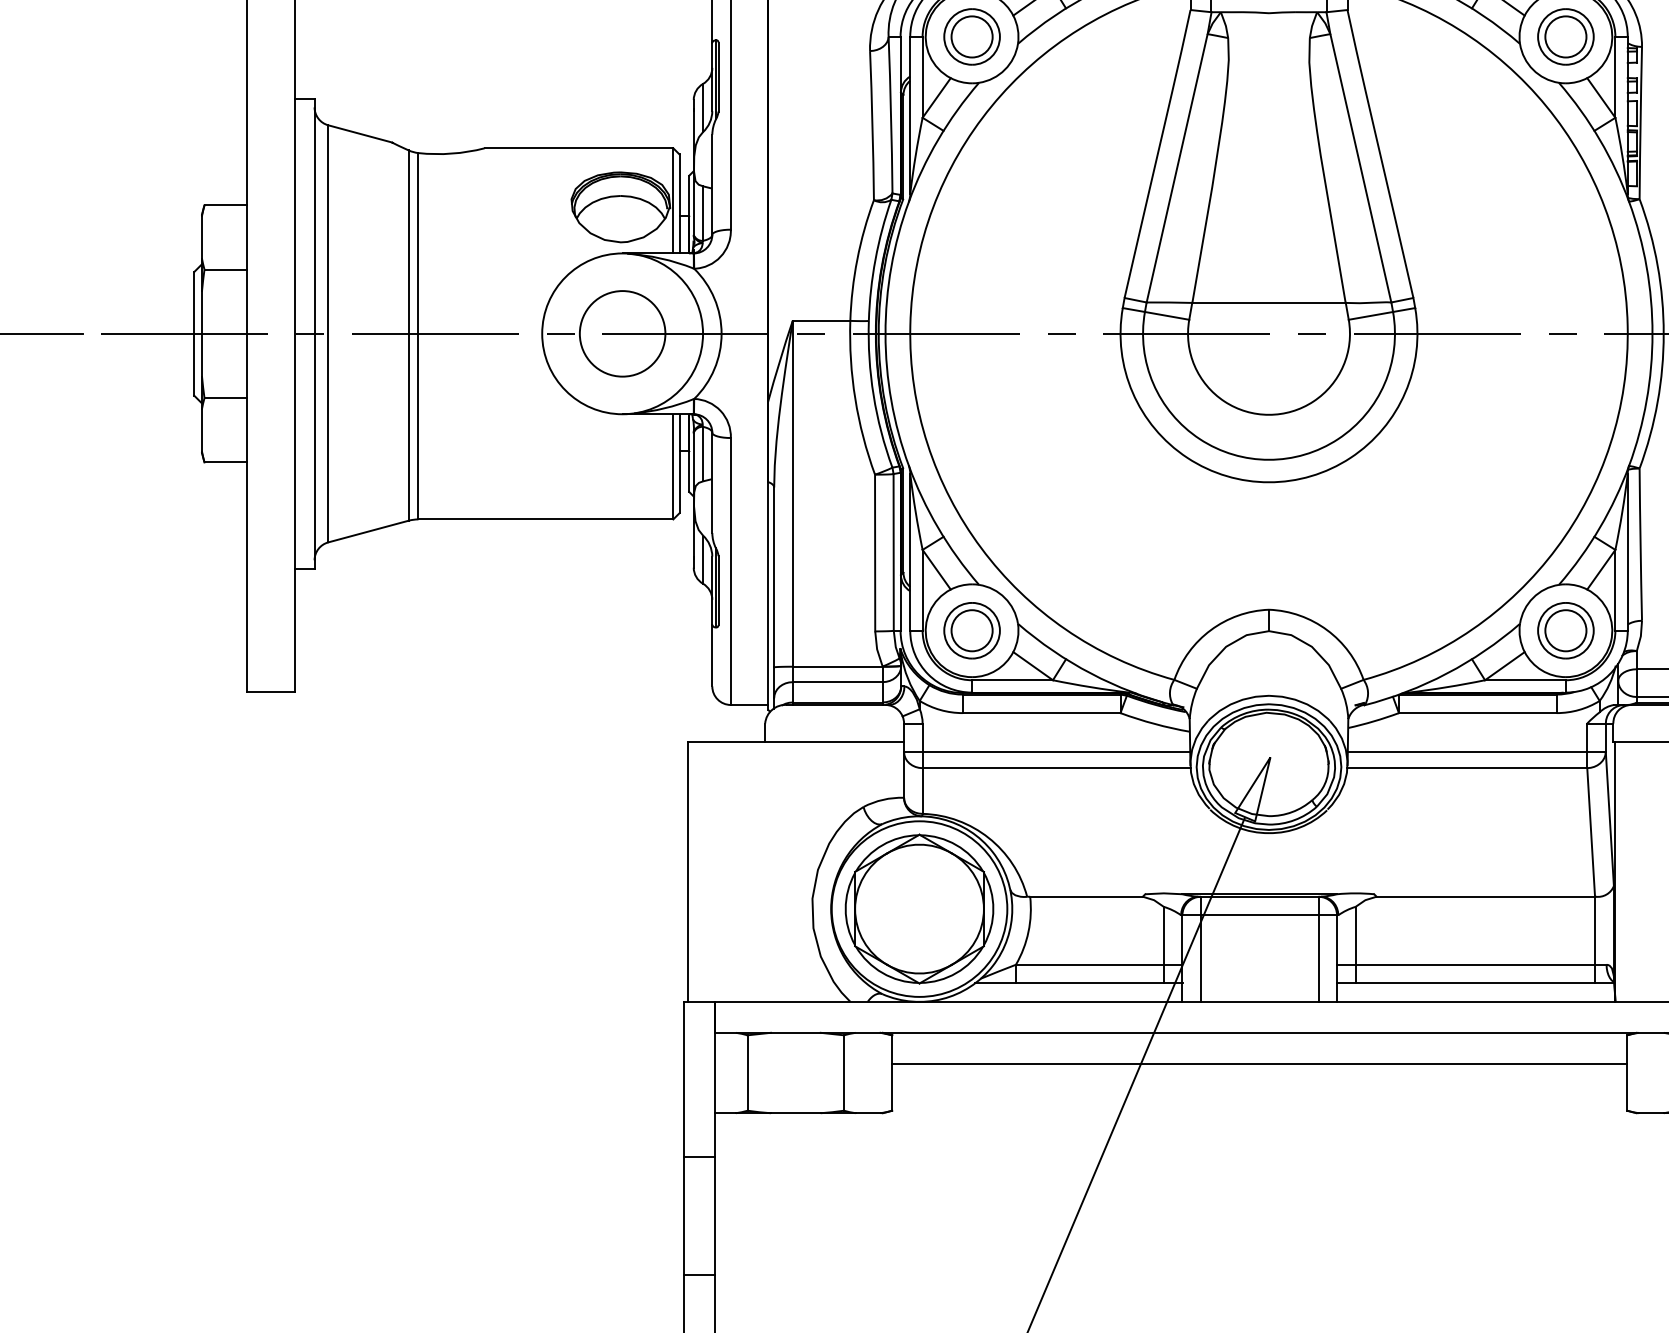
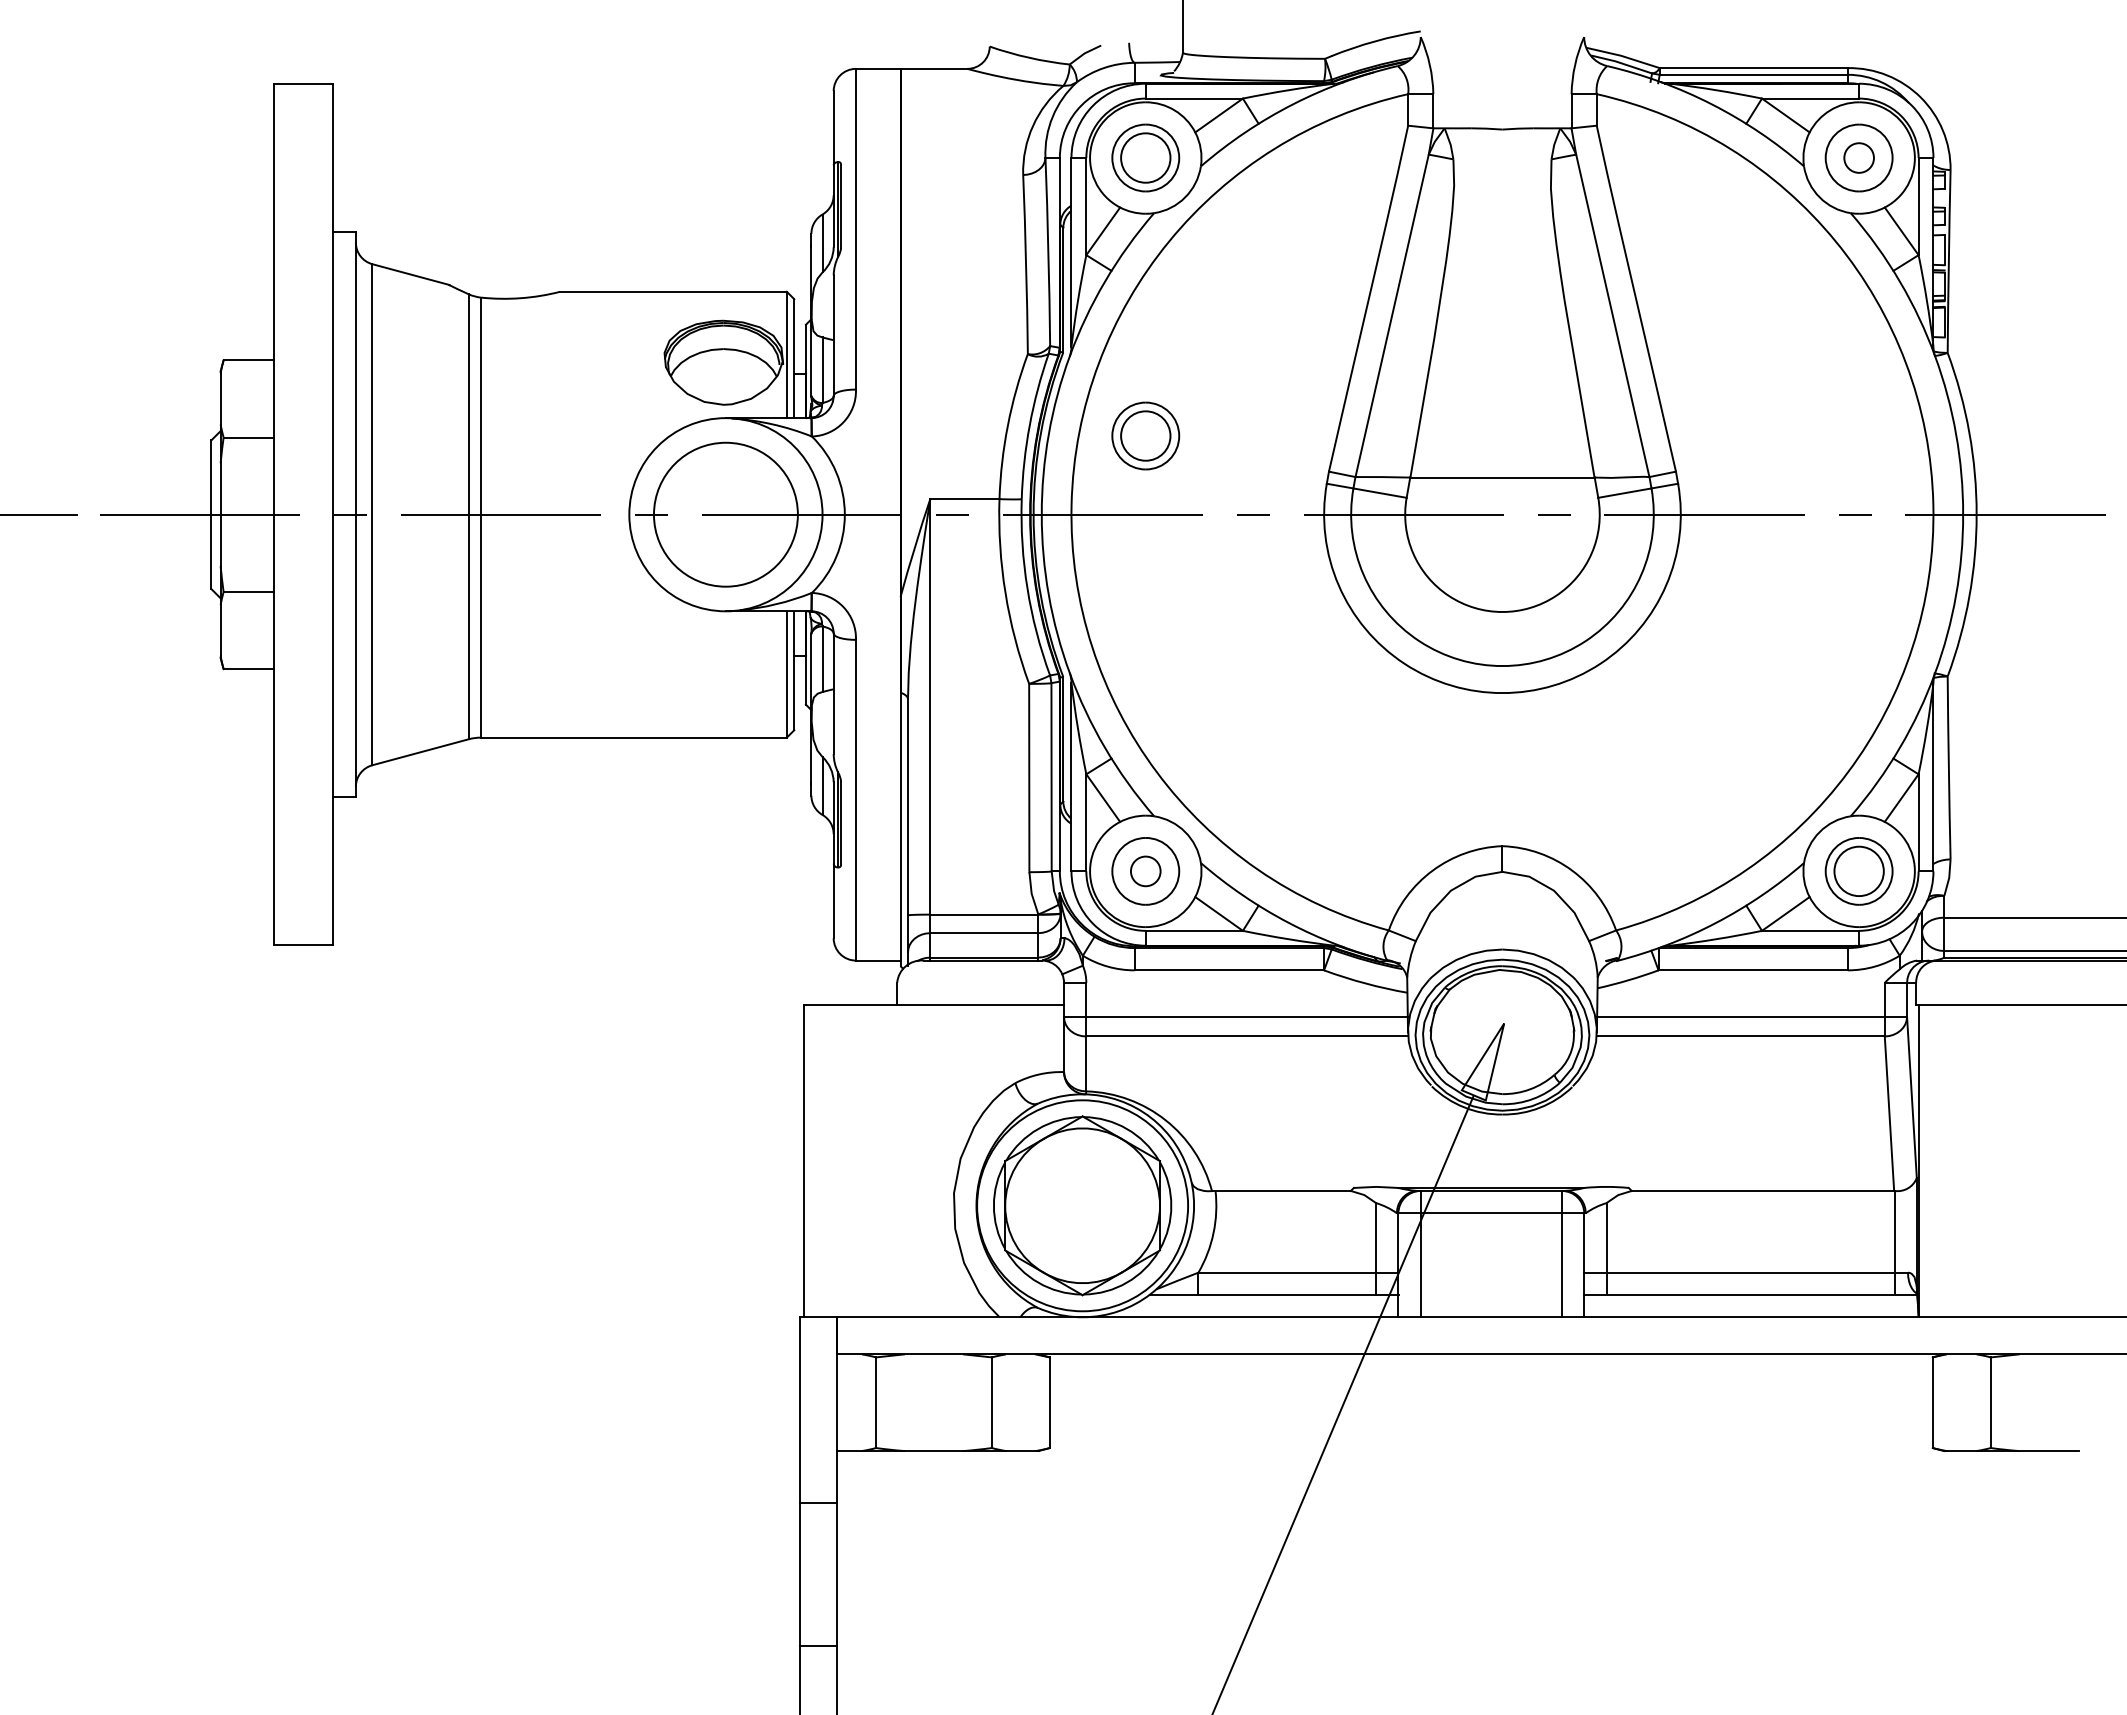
circle: (1565, 36) -> (1858, 157), size x0.6
part: (971, 267) -> (1145, 435), added
circle: (622, 333) -> (725, 514), size x1.4
circle: (971, 630) -> (1145, 871), size x0.6
line: (1259, 1063) -> (1490, 1391), removed

